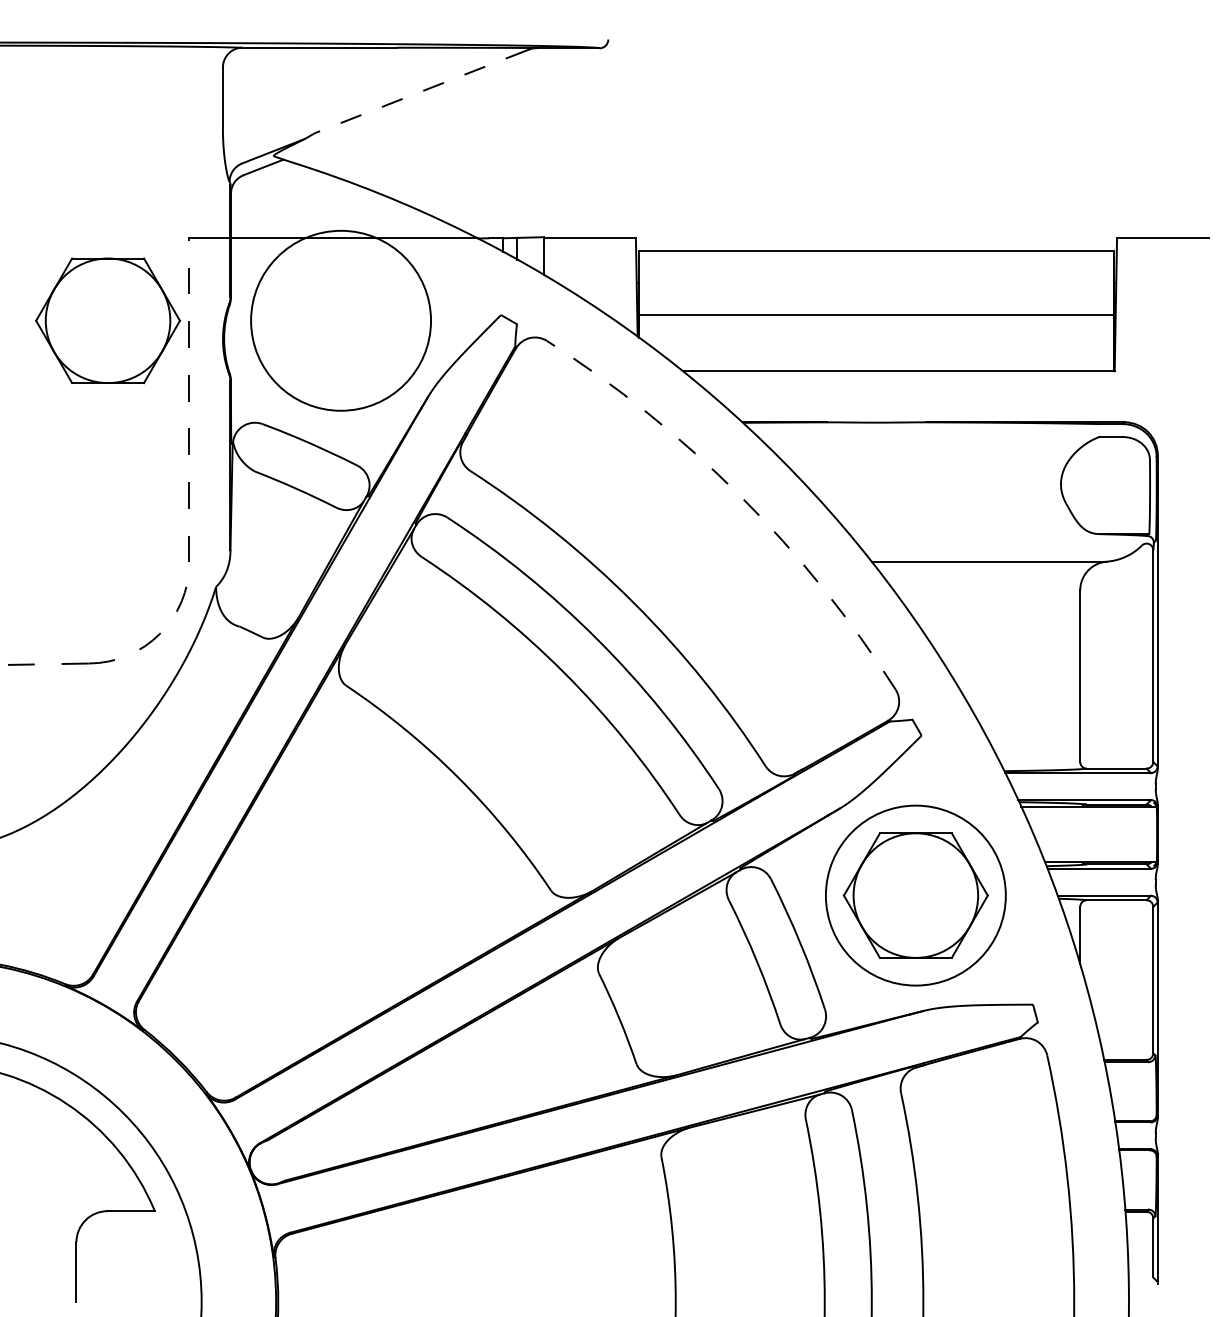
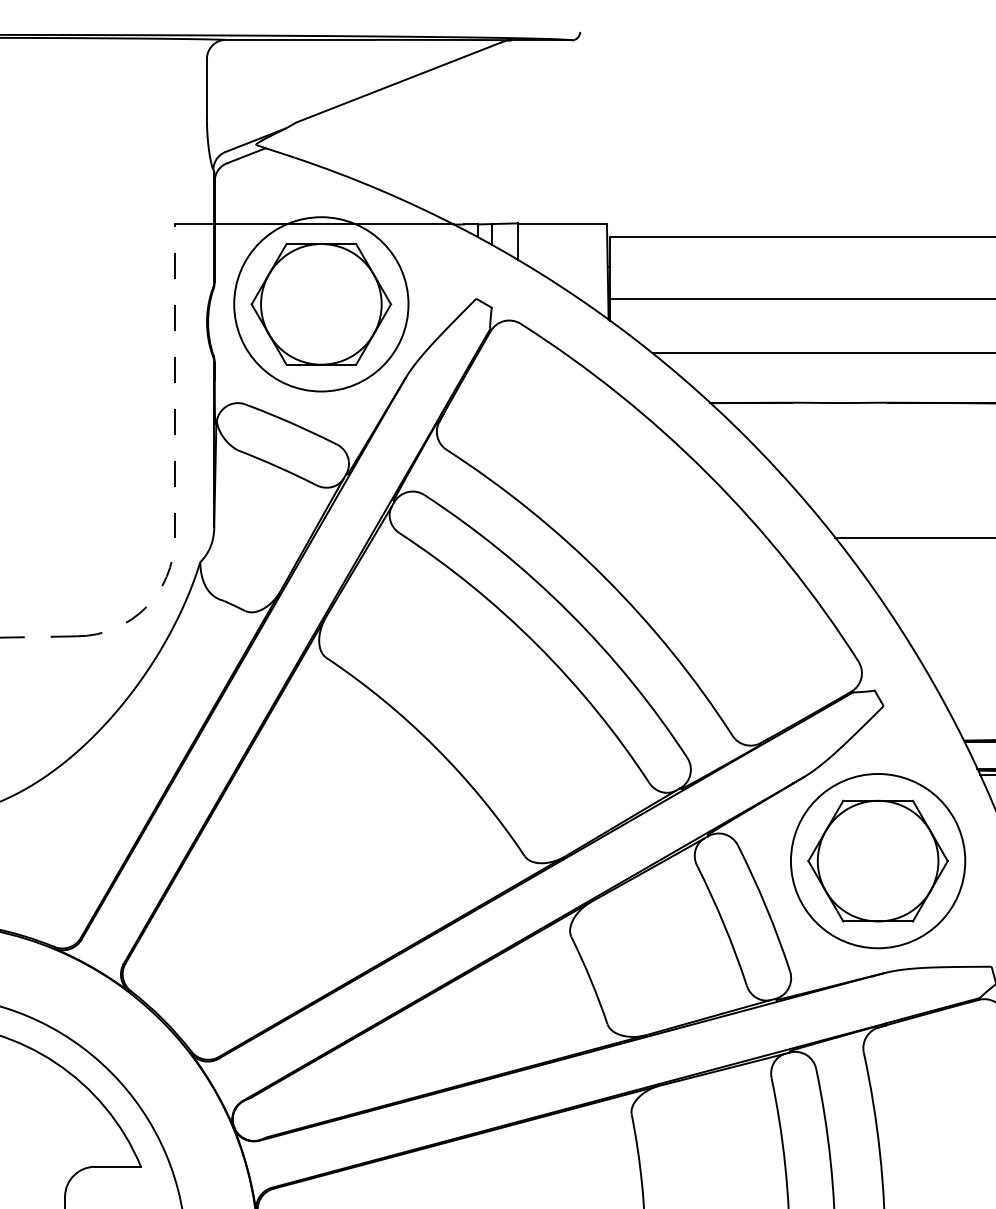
line: (421, 91) -> (399, 82), dashed -> solid
part: (108, 320) -> (321, 304), moved
arc: (740, 496) -> (708, 474), dashed -> solid

